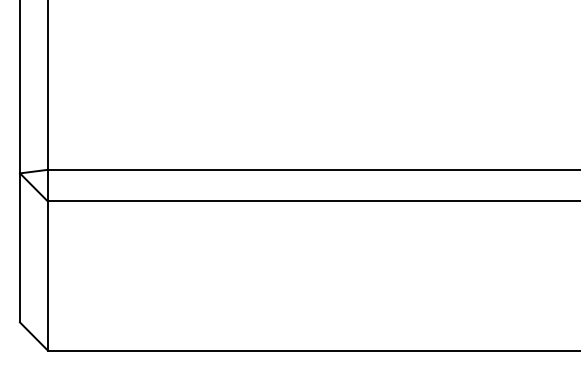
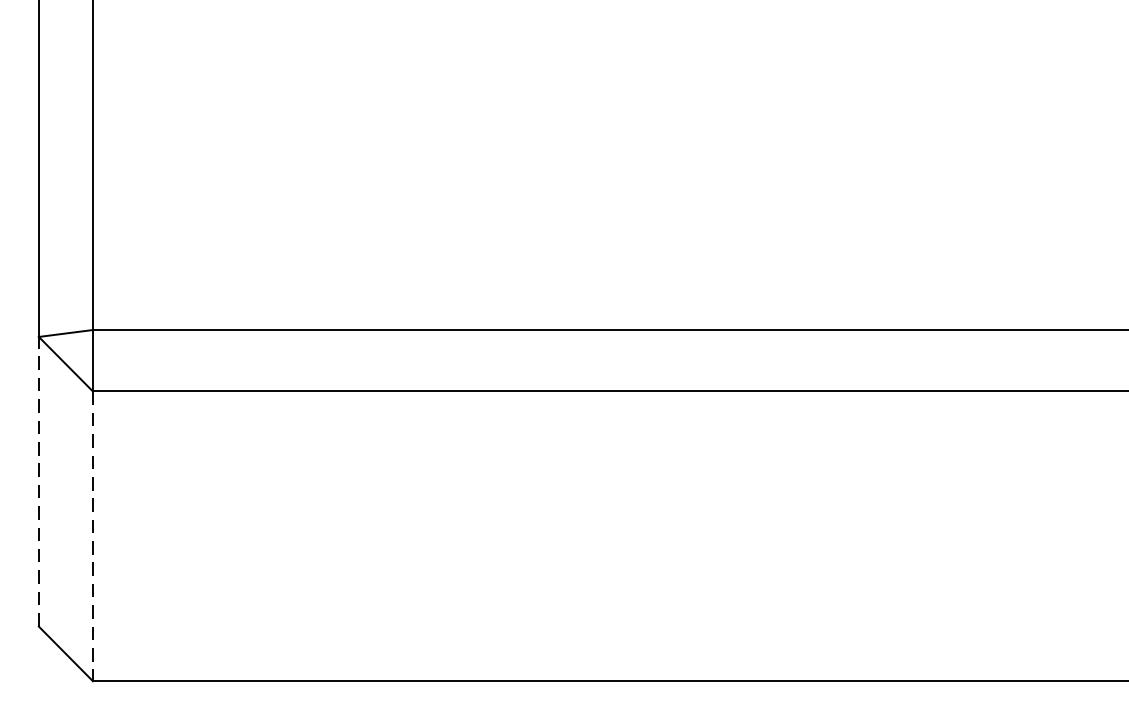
line: (20, 247) -> (39, 480), solid -> dashed
line: (47, 275) -> (92, 535), solid -> dashed

